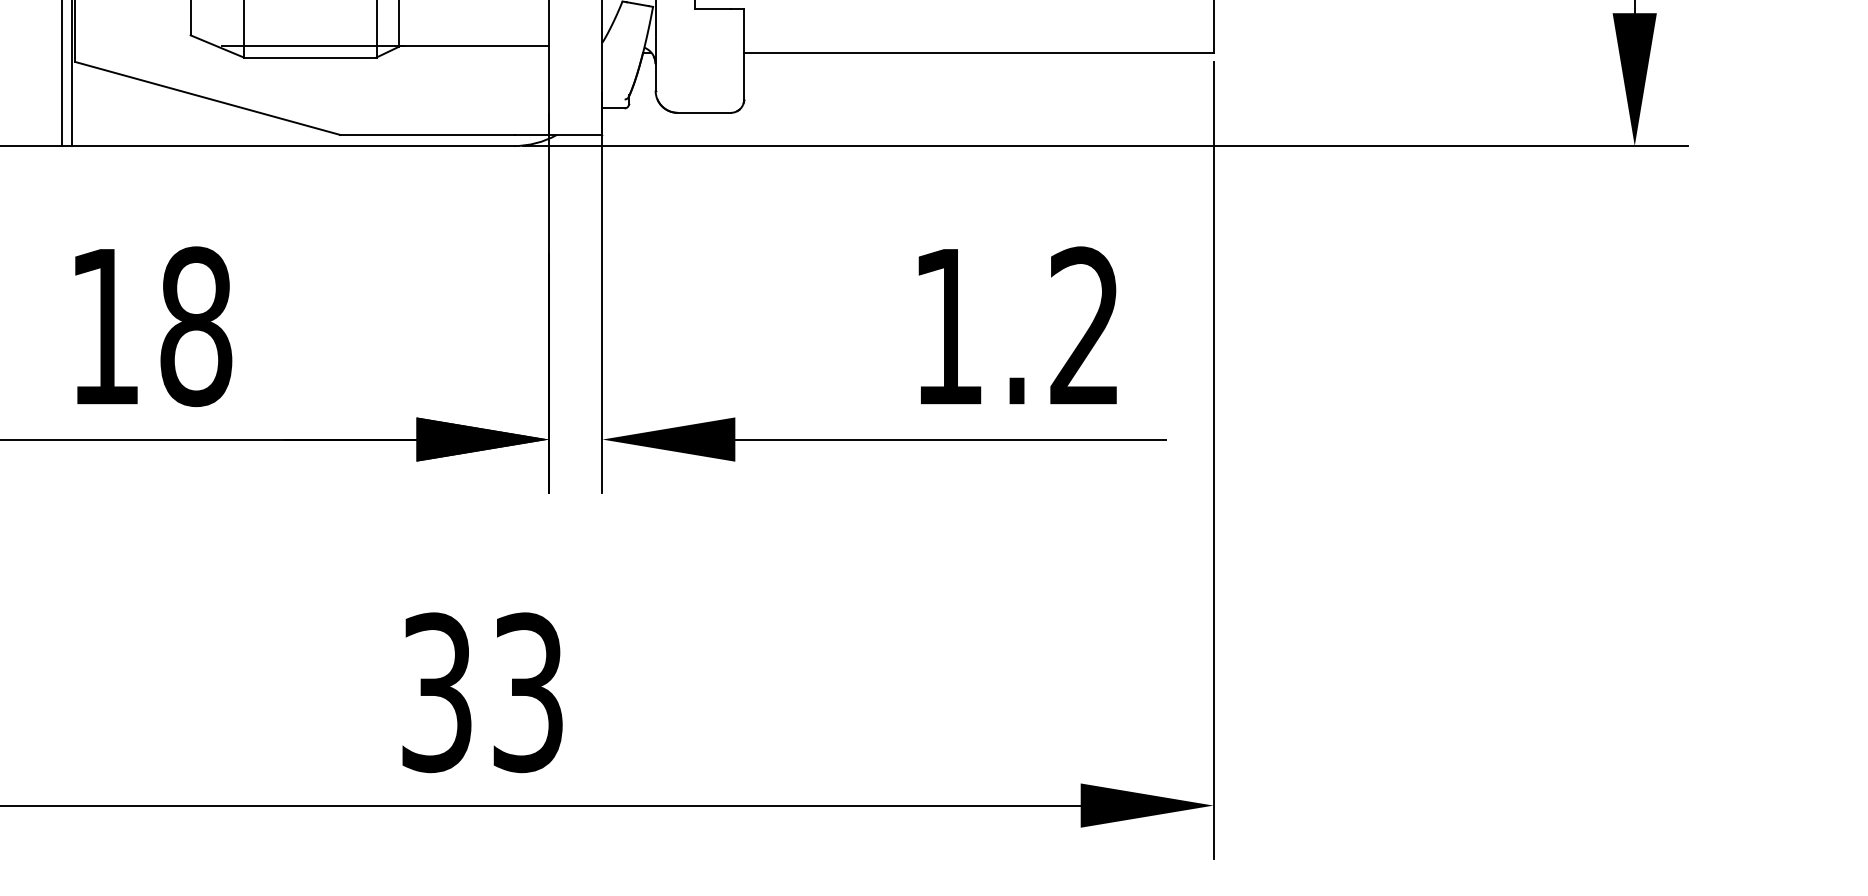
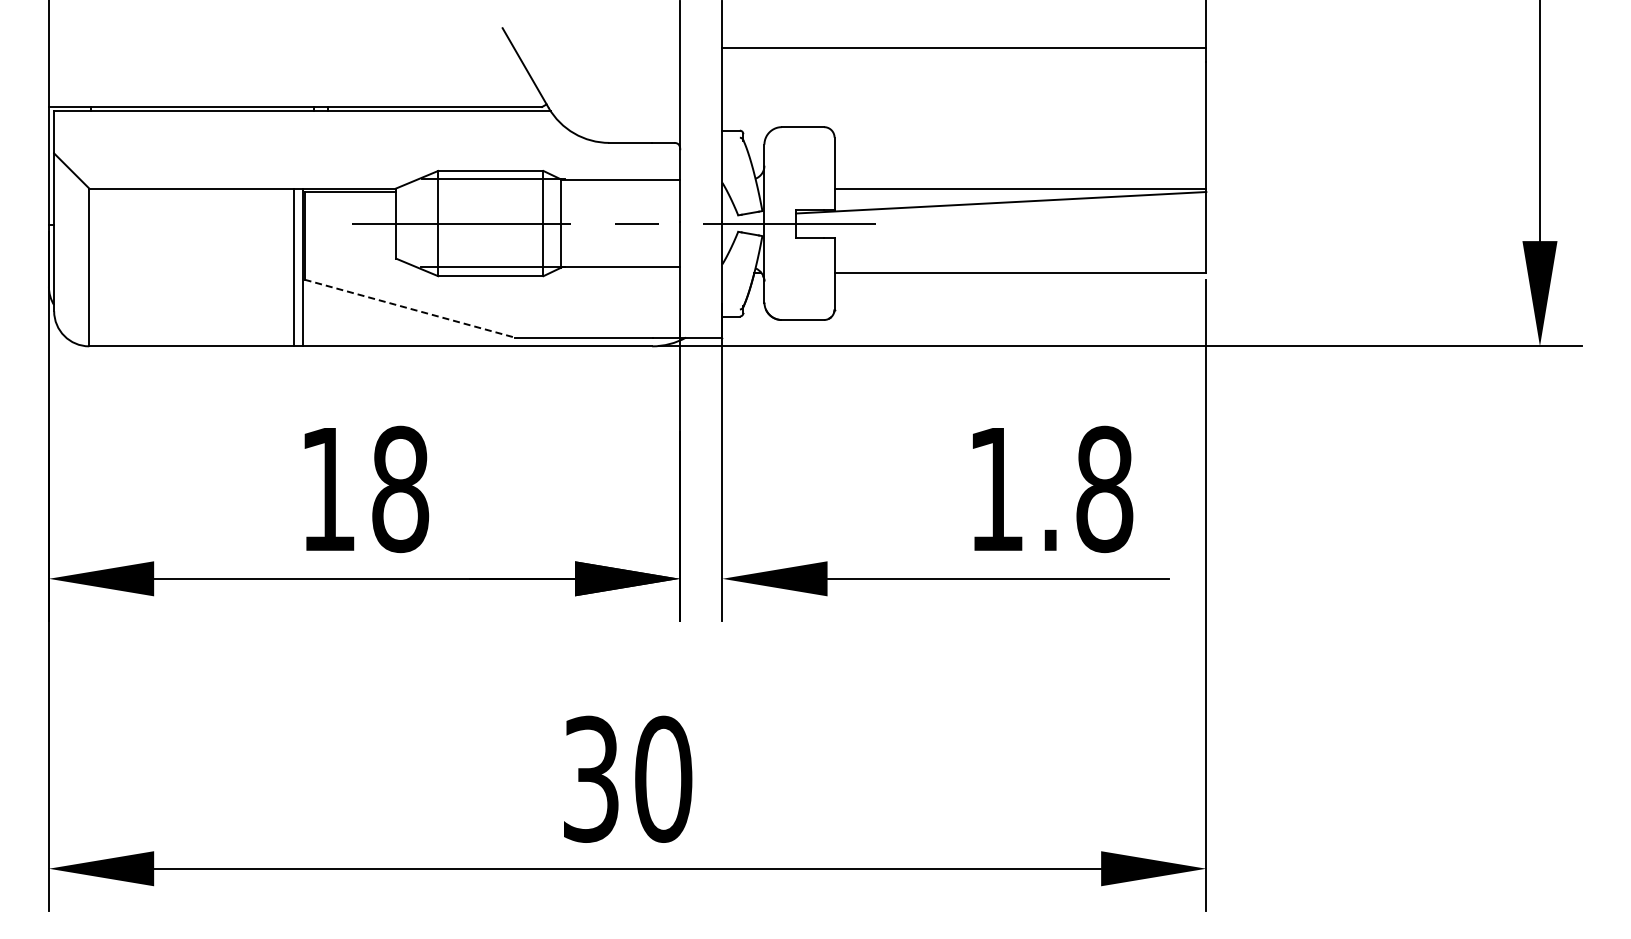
line: (208, 98) -> (410, 308), solid -> dashed
text: (1084, 326) -> (1104, 489), 1.2 -> 1.8
text: (528, 691) -> (663, 778), 33 -> 30

